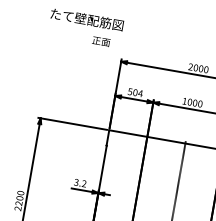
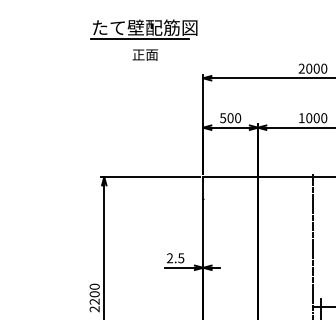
line: (81, 26) -> (139, 38), added
text: (100, 41) -> (144, 54), moved
text: (140, 93) -> (237, 118), 504 -> 500
text: (80, 183) -> (175, 258), 3.2 -> 2.5

